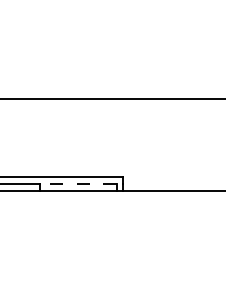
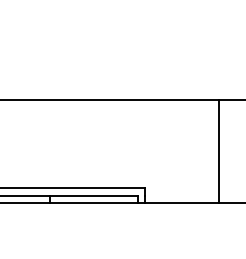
line: (188, 144) -> (218, 151), added
line: (78, 183) -> (94, 195), dashed -> solid

